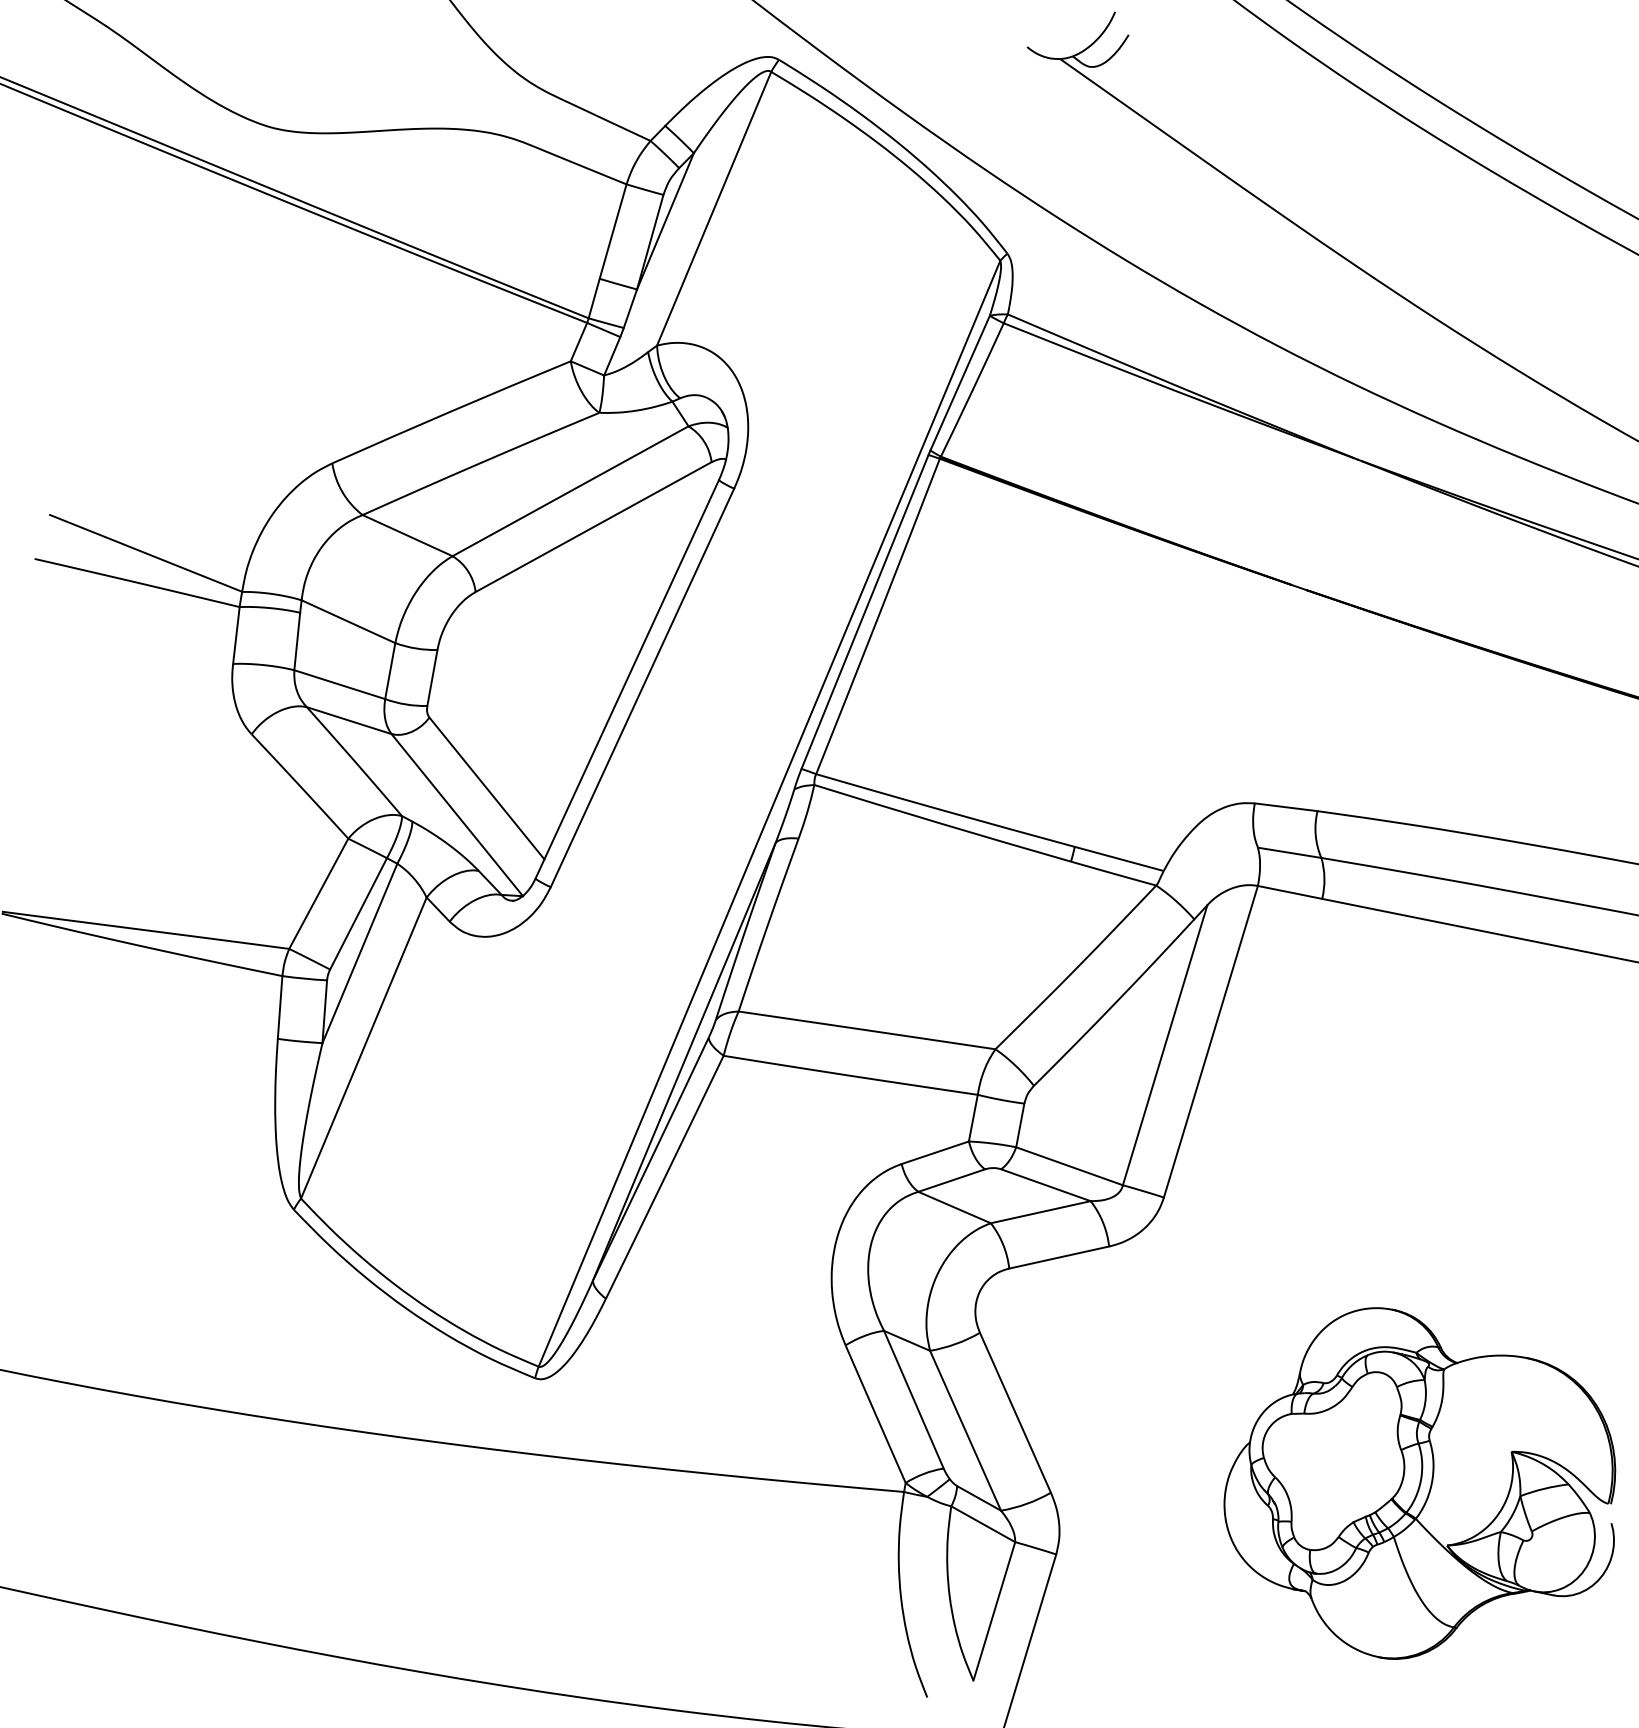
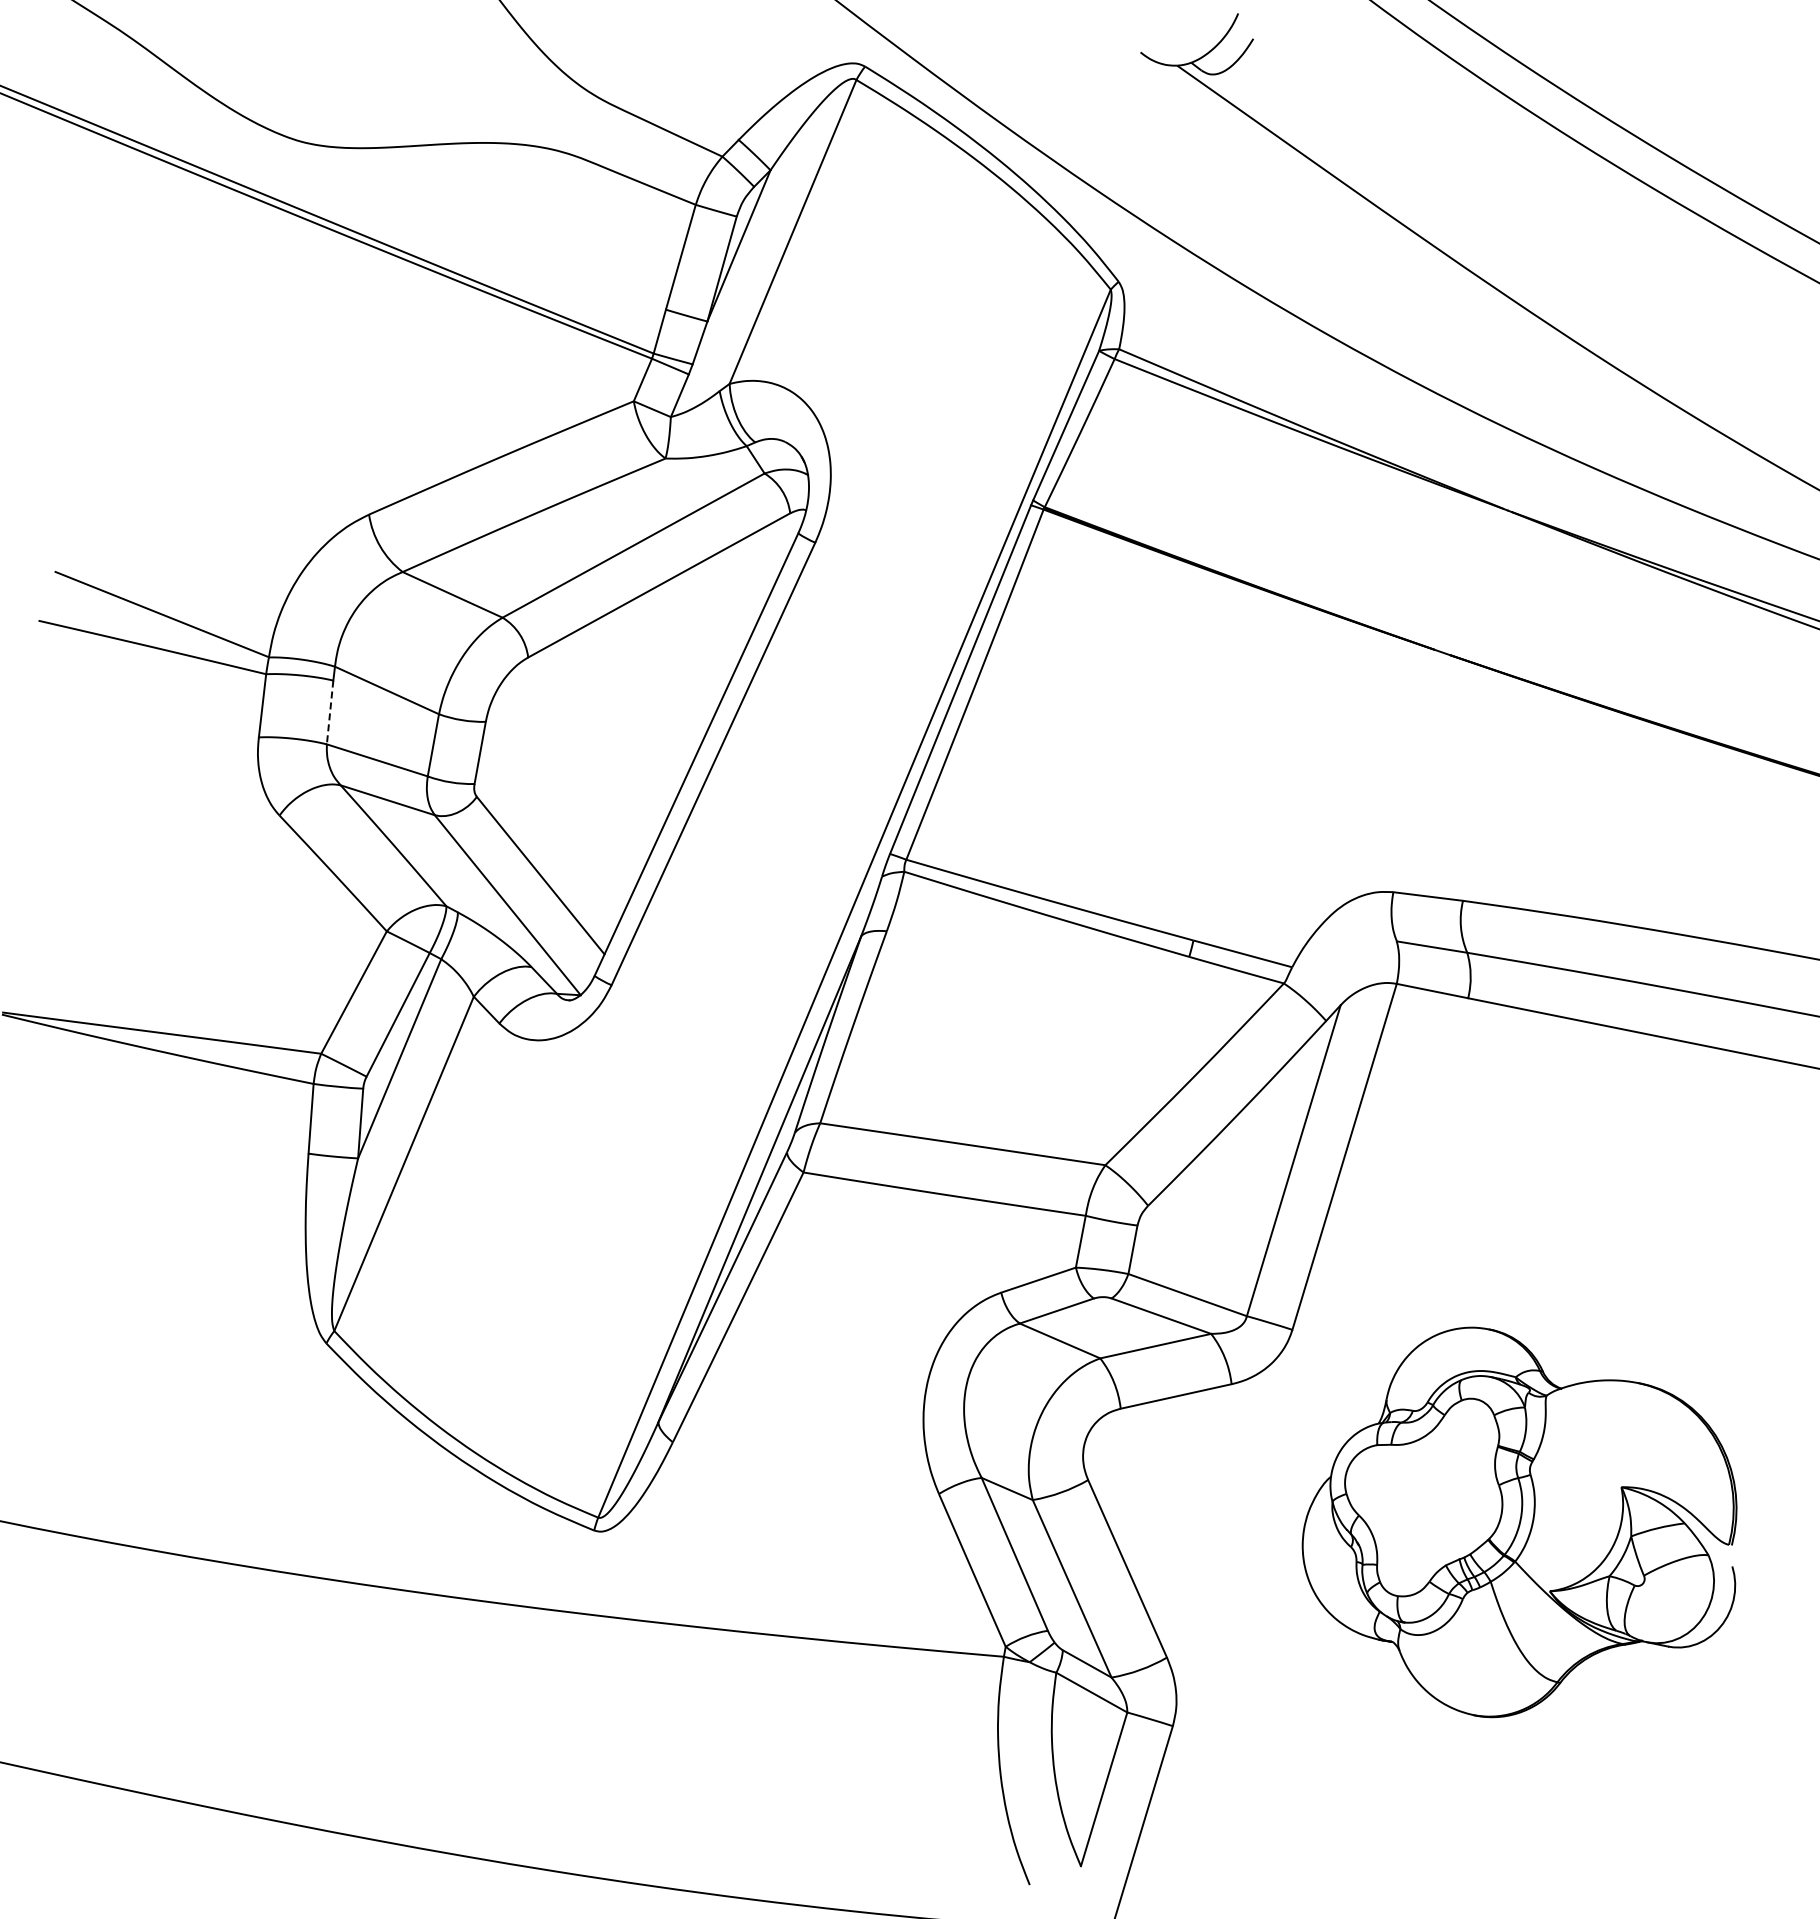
line: (297, 641) -> (330, 712), solid -> dashed
part: (1419, 1483) -> (1519, 1522), moved

